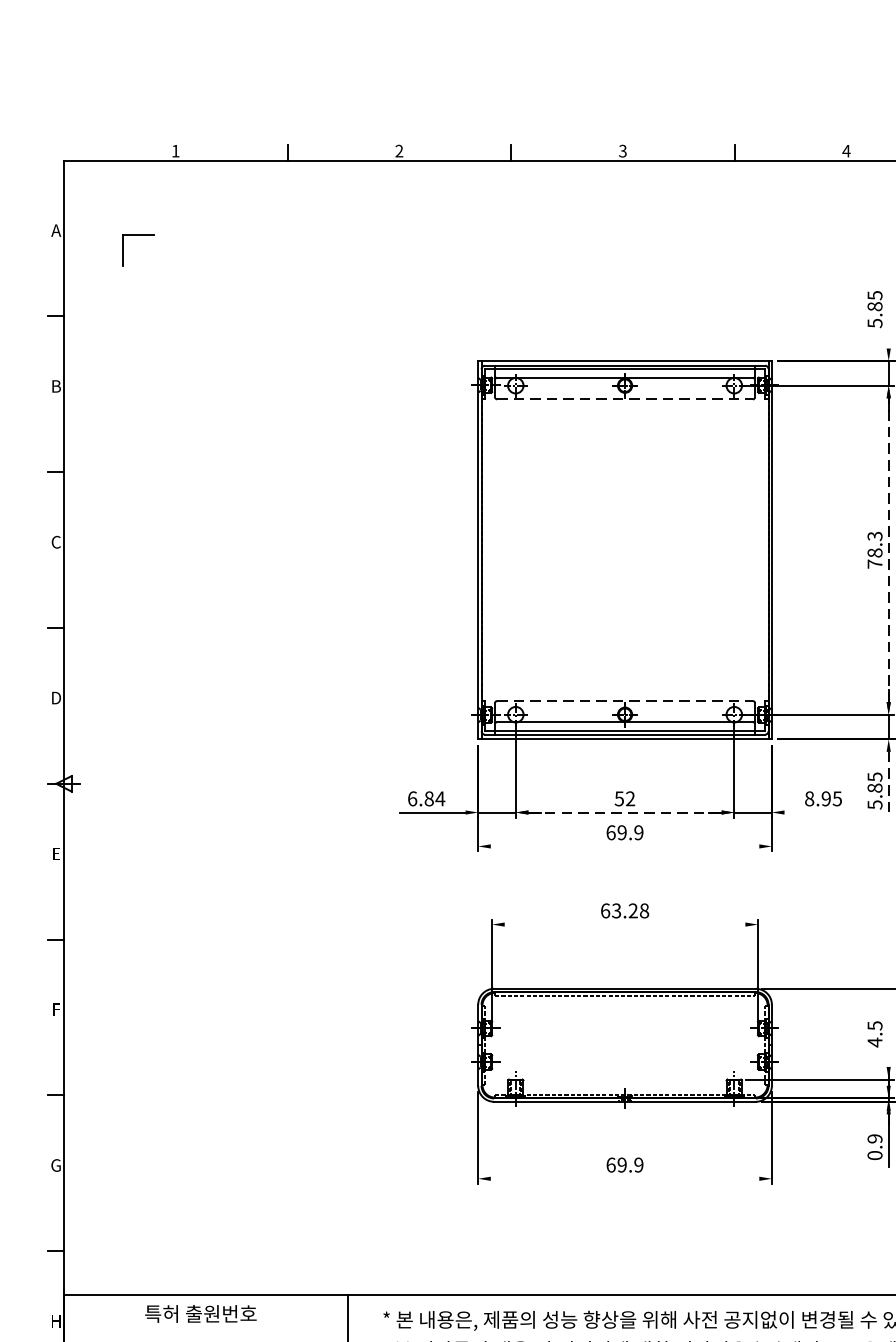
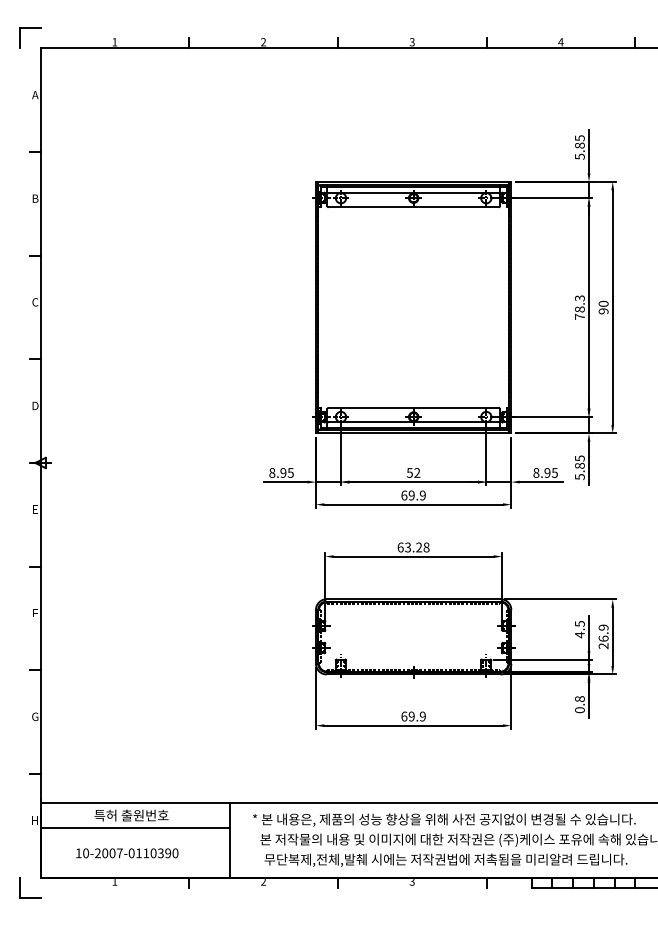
part: (139, 235) -> (30, 28), moved
line: (889, 315) -> (589, 151), added
line: (626, 399) -> (414, 207), dashed -> solid
line: (889, 550) -> (589, 307), dashed -> solid
line: (626, 700) -> (414, 407), dashed -> solid
line: (889, 784) -> (589, 463), dashed -> solid
text: (426, 798) -> (281, 472), 6.84 -> 8.95
line: (626, 813) -> (414, 482), dashed -> solid
line: (817, 813) -> (541, 482), added
line: (624, 846) -> (413, 504), added
line: (624, 924) -> (413, 556), added
line: (889, 1040) -> (589, 633), added
text: (874, 1139) -> (579, 699), 0.9 -> 0.8
line: (624, 1178) -> (413, 725), added
line: (205, 1331) -> (134, 827), added

